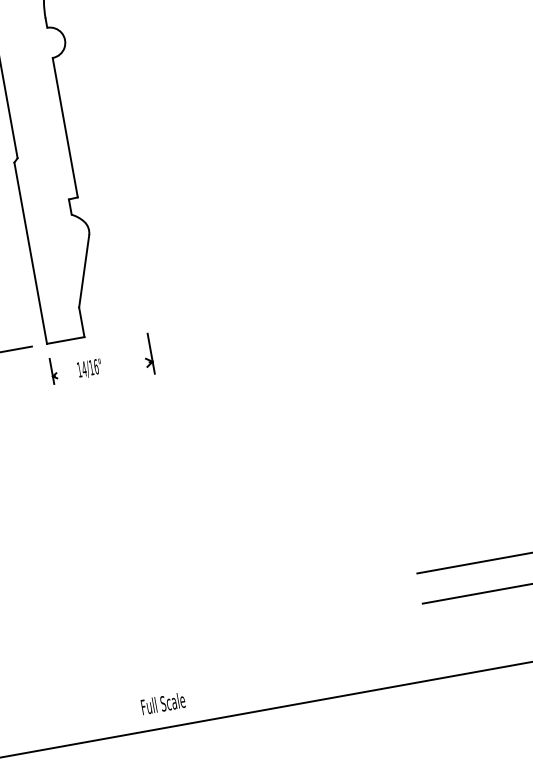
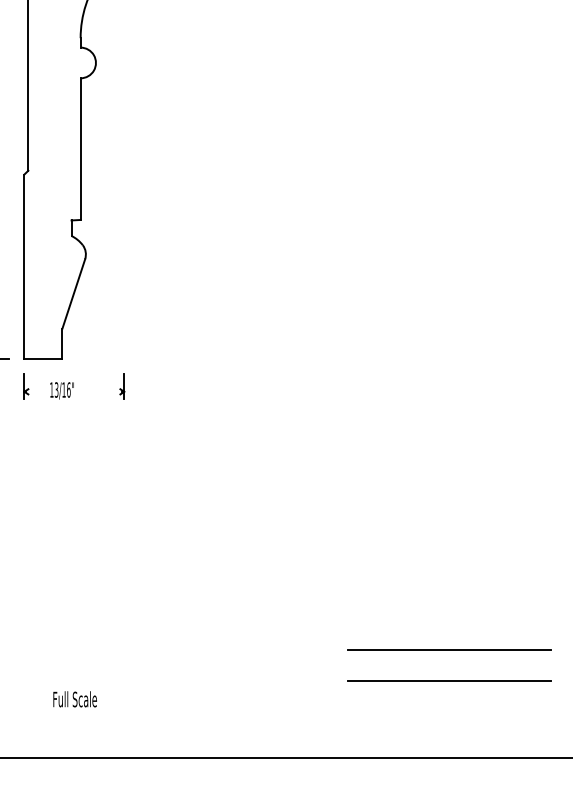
part: (148, 353) -> (122, 386), size x0.62
text: (84, 368) -> (56, 389), 14/16" -> 13/16"
text: (162, 703) -> (74, 699), moved

